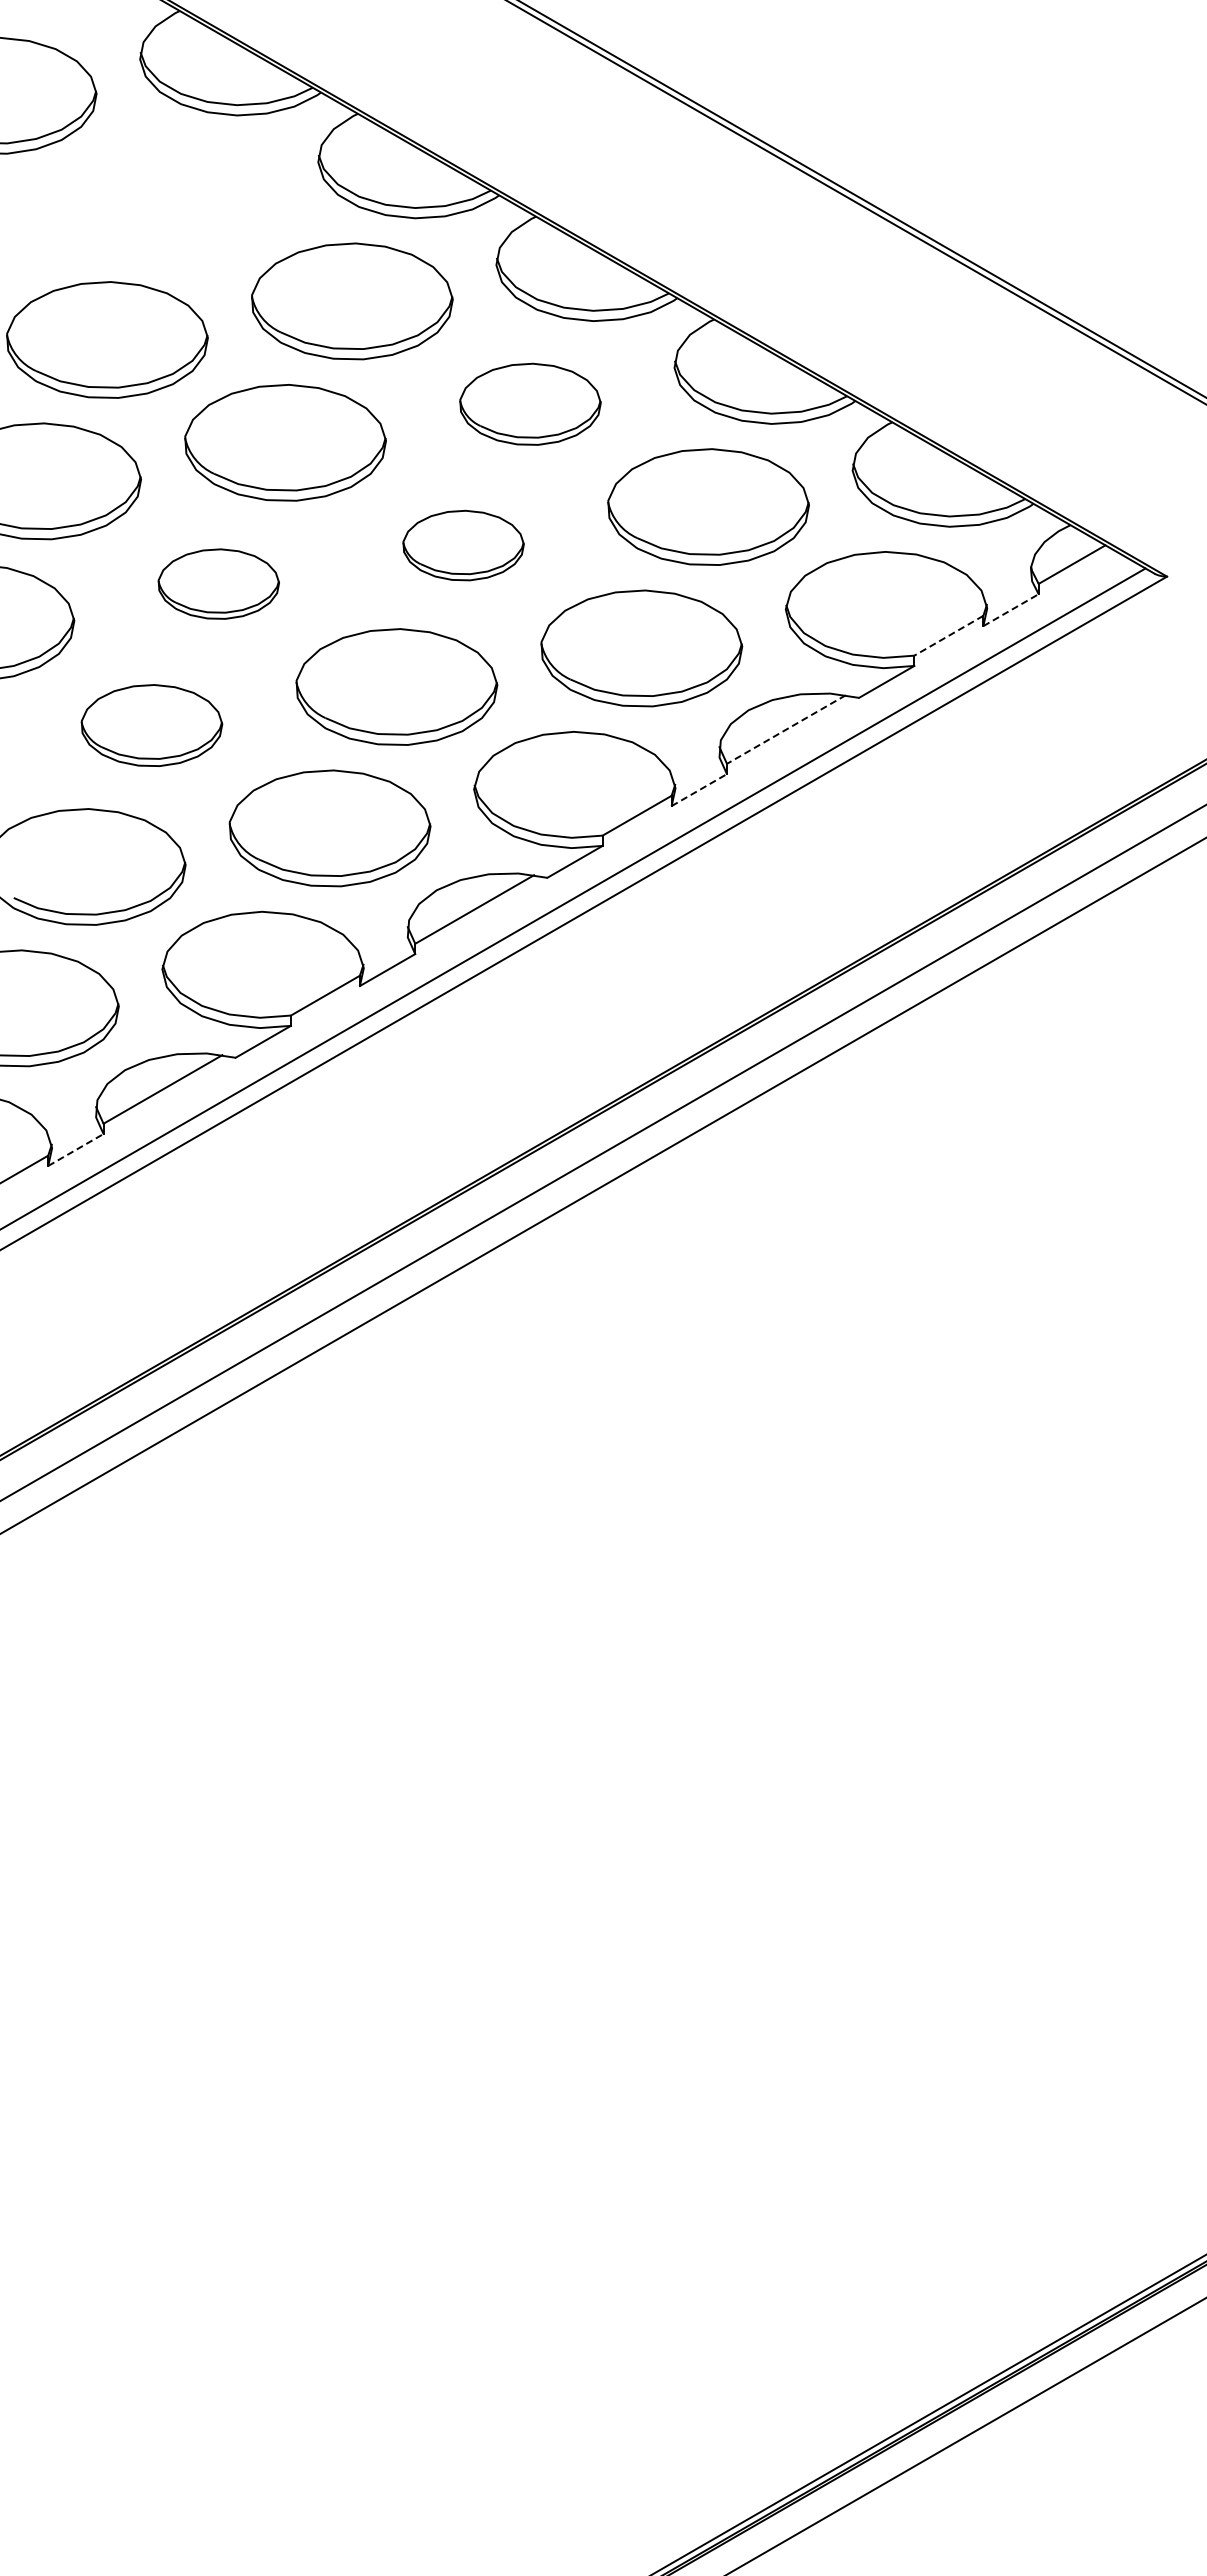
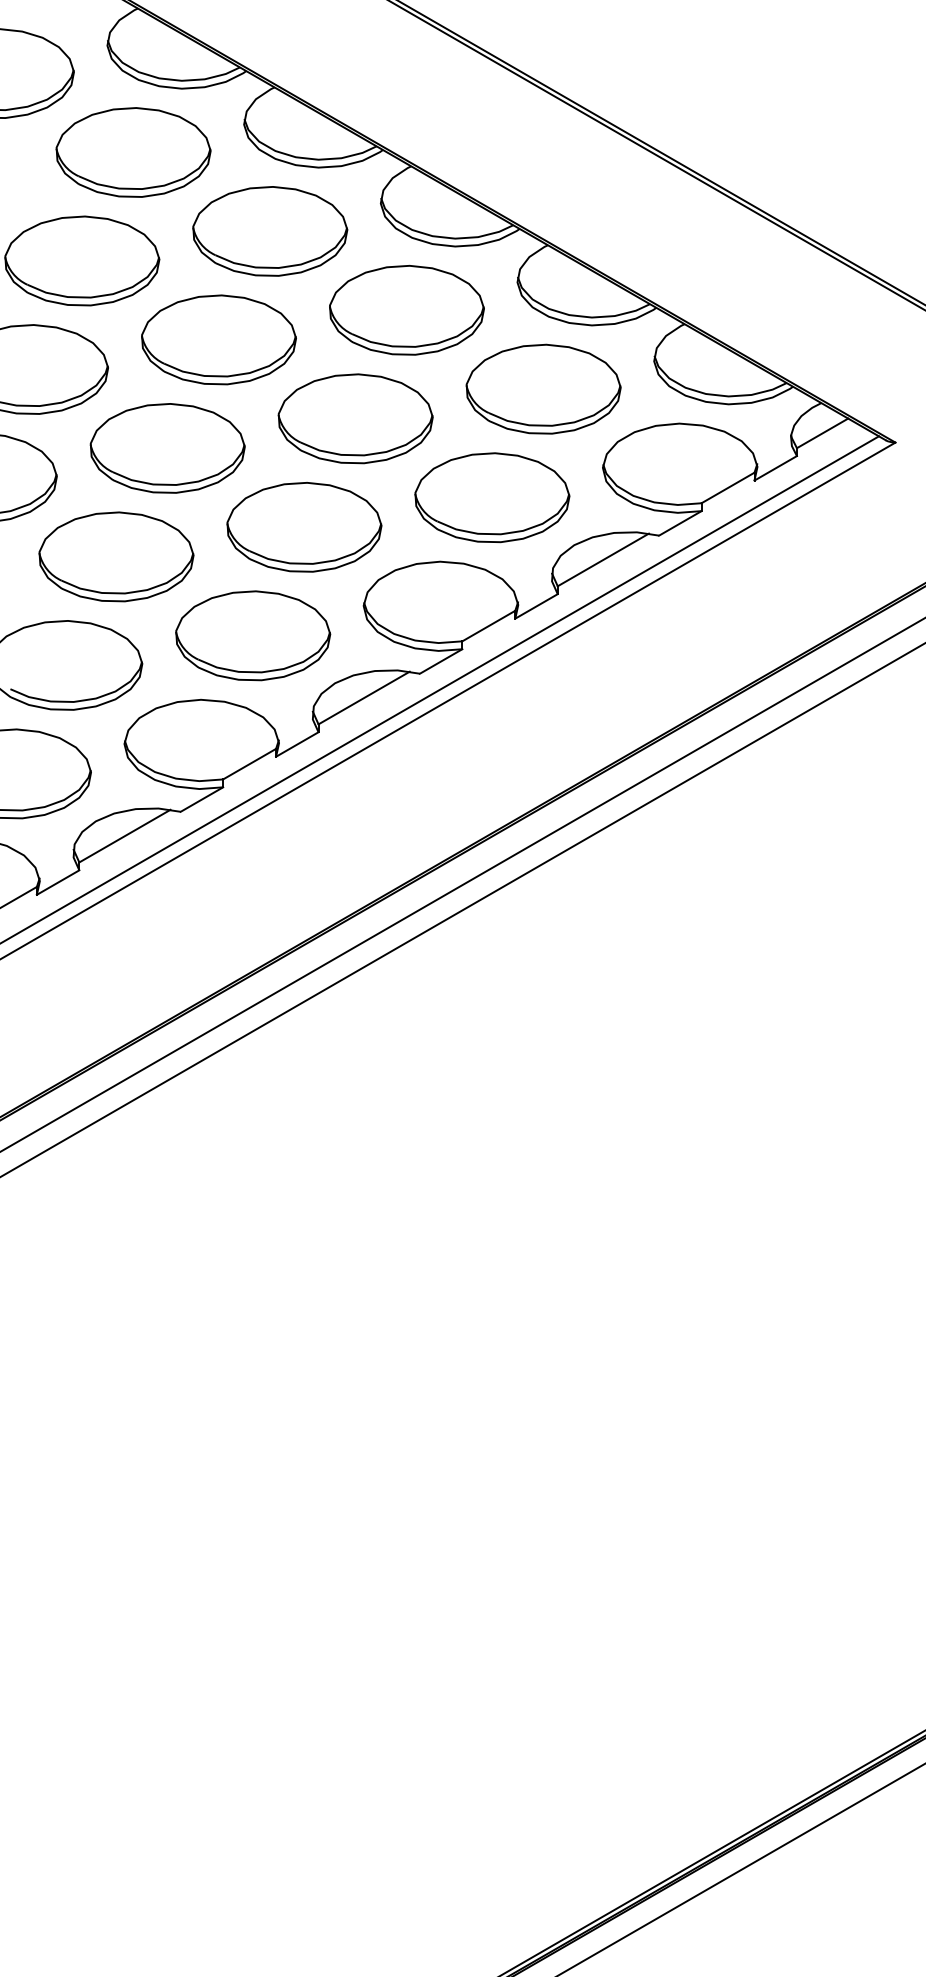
part: (174, 198) -> (133, 152), added
part: (530, 404) -> (406, 310), size x1.43
part: (463, 545) -> (355, 418), size x1.67
part: (218, 583) -> (167, 447), size x1.67
line: (1011, 610) -> (776, 468), dashed -> solid
line: (948, 635) -> (727, 487), dashed -> solid
part: (151, 725) -> (116, 556), size x1.43
line: (786, 729) -> (603, 559), dashed -> solid
line: (699, 790) -> (536, 606), dashed -> solid
line: (75, 1150) -> (57, 882), dashed -> solid

